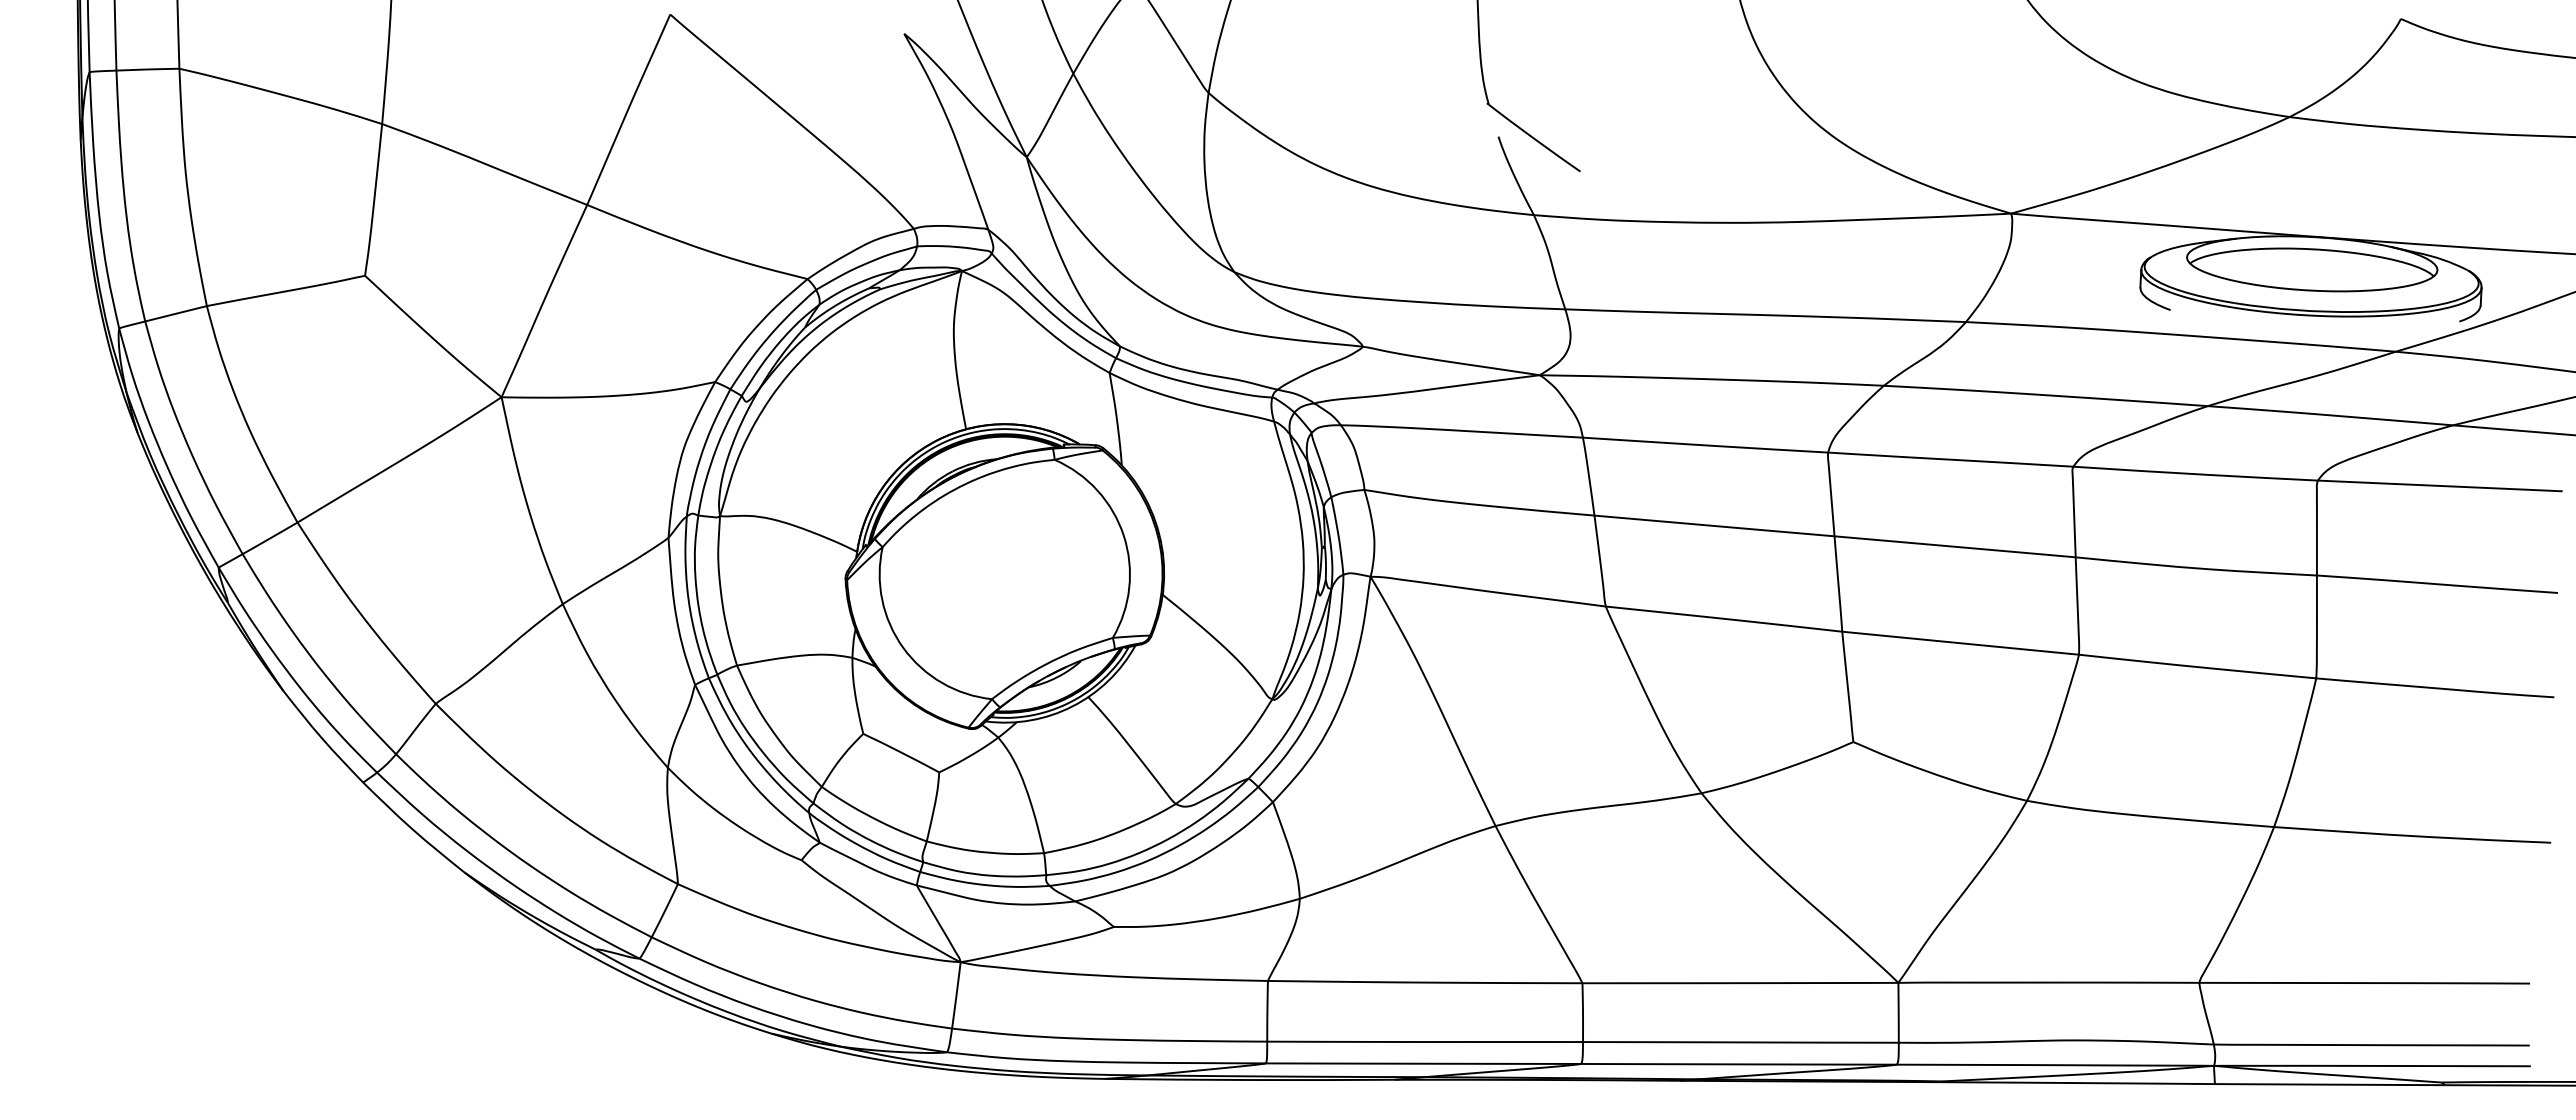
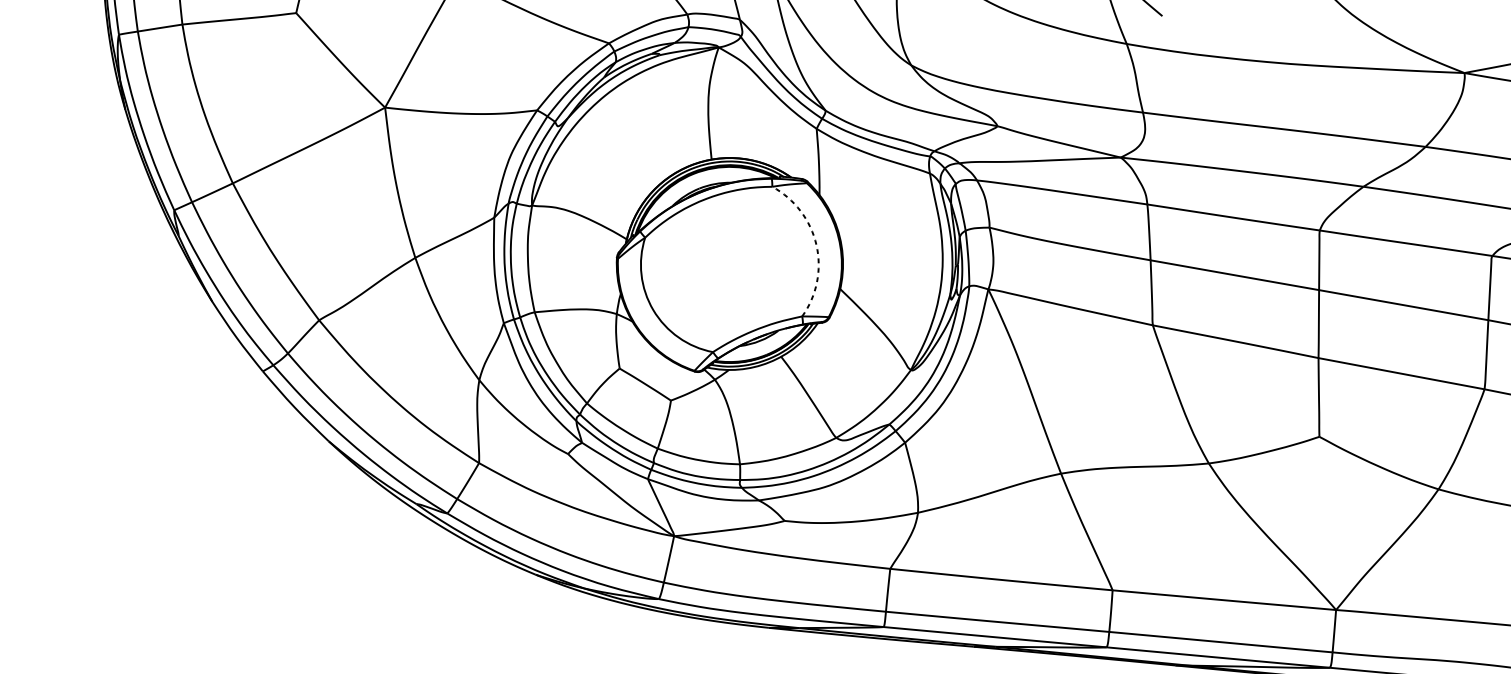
arc: (1123, 535) -> (816, 244), solid -> dashed

